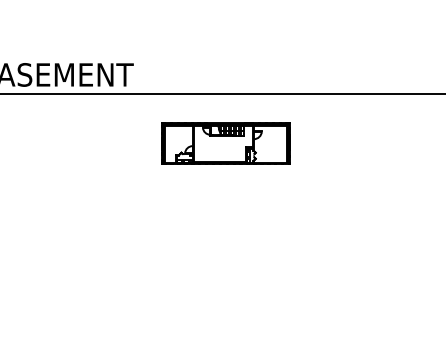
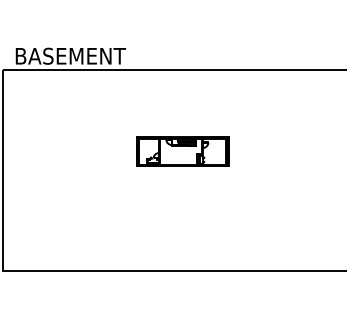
part: (225, 143) -> (182, 151), moved

